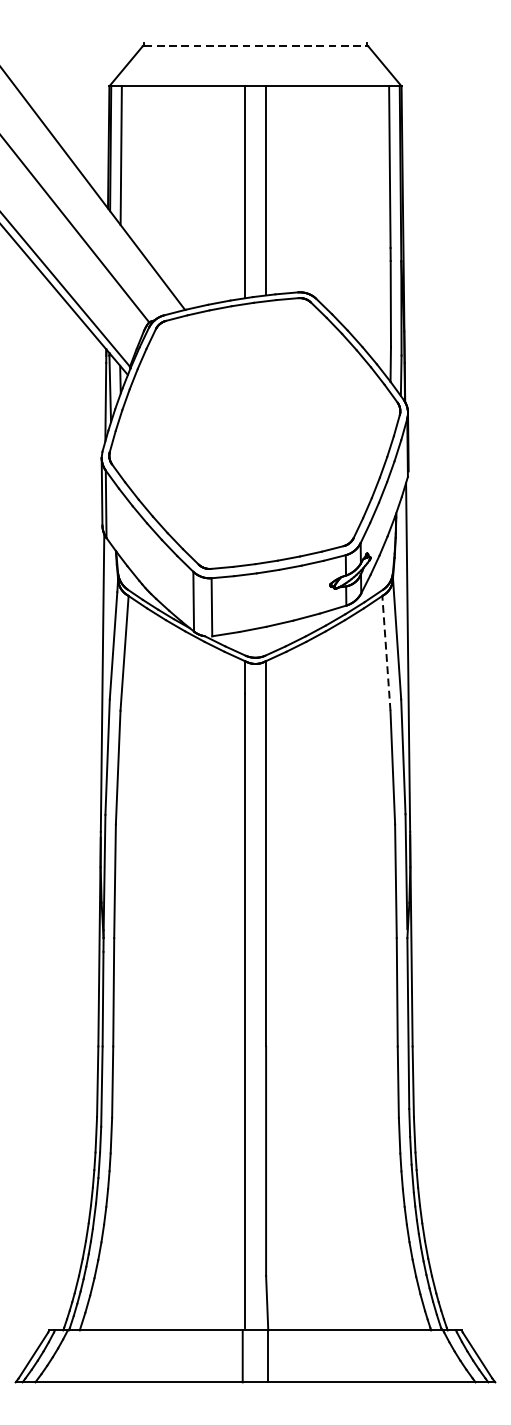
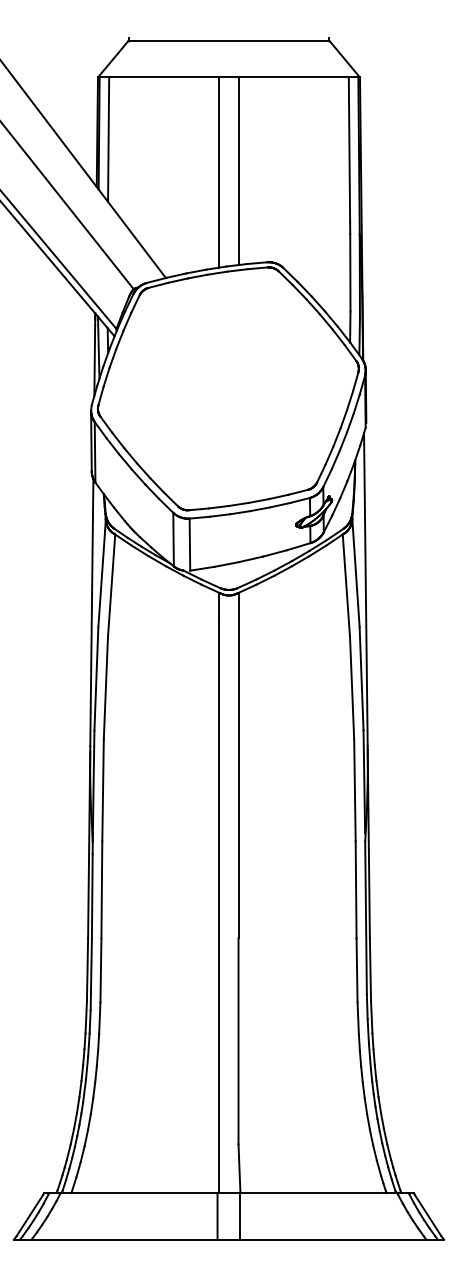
line: (256, 46) -> (229, 41), dashed -> solid
line: (386, 653) -> (346, 586), dashed -> solid

